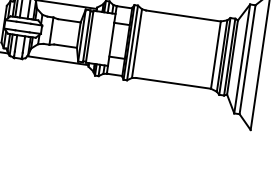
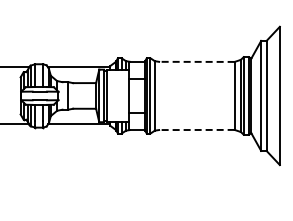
line: (183, 15) -> (196, 61), solid -> dashed
line: (173, 82) -> (196, 129), solid -> dashed

